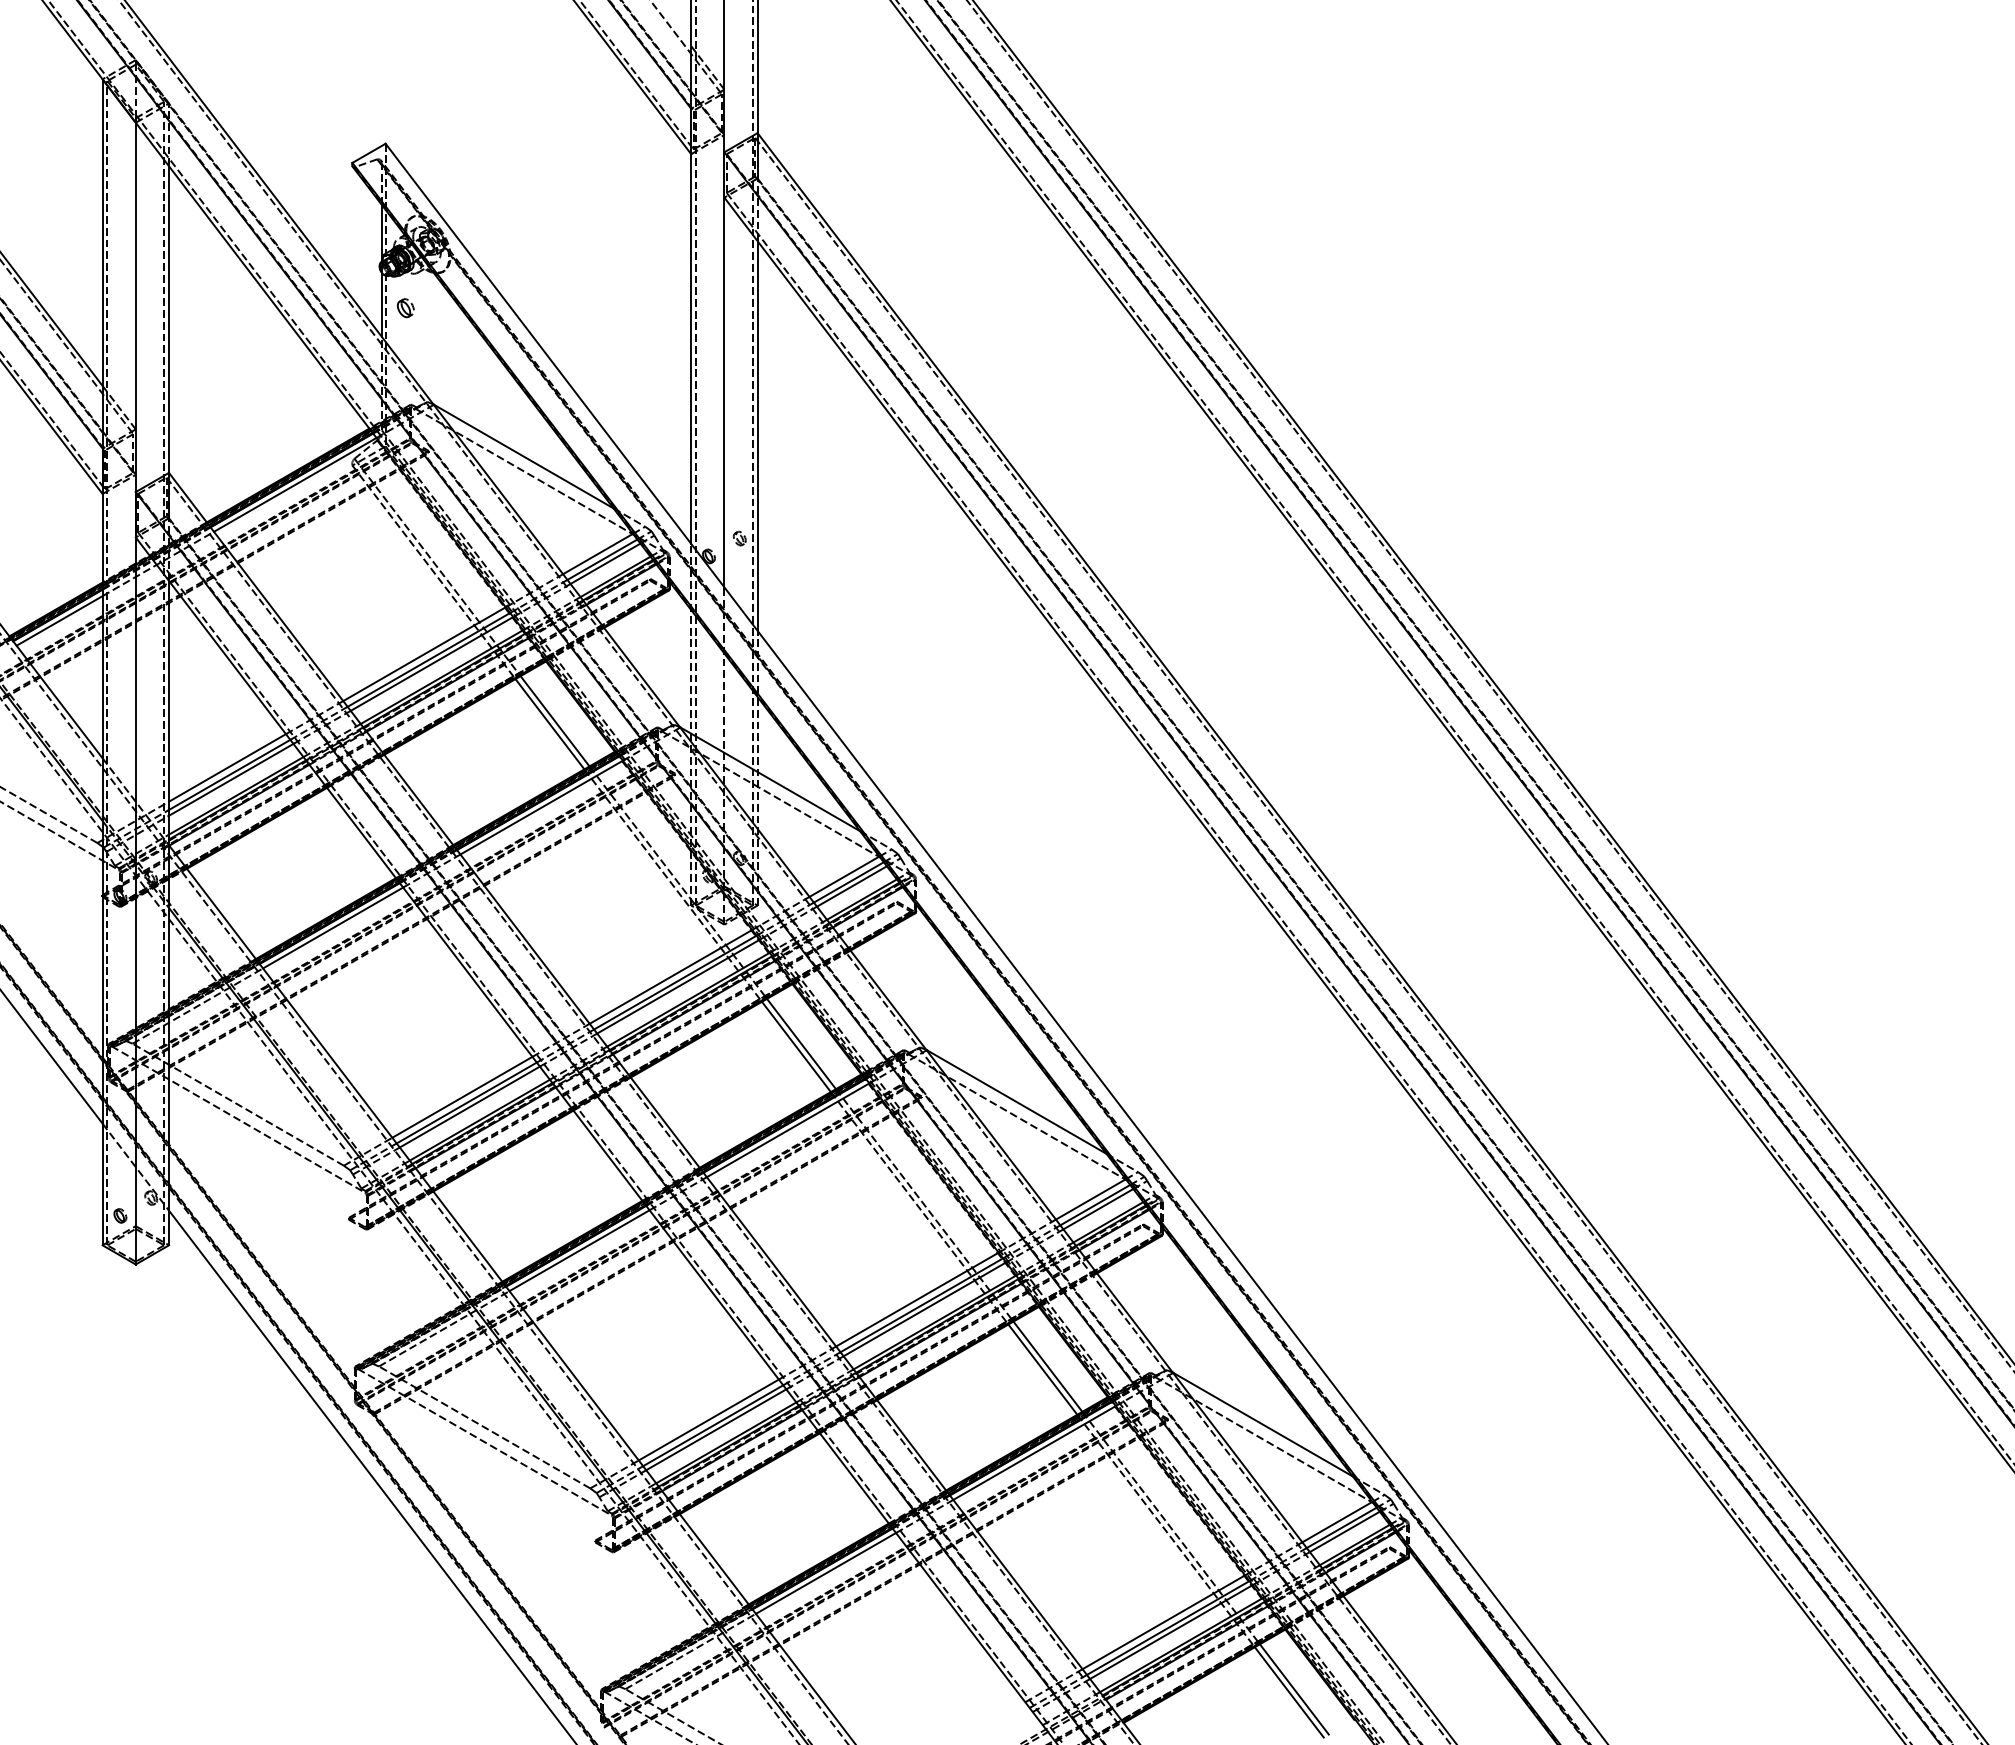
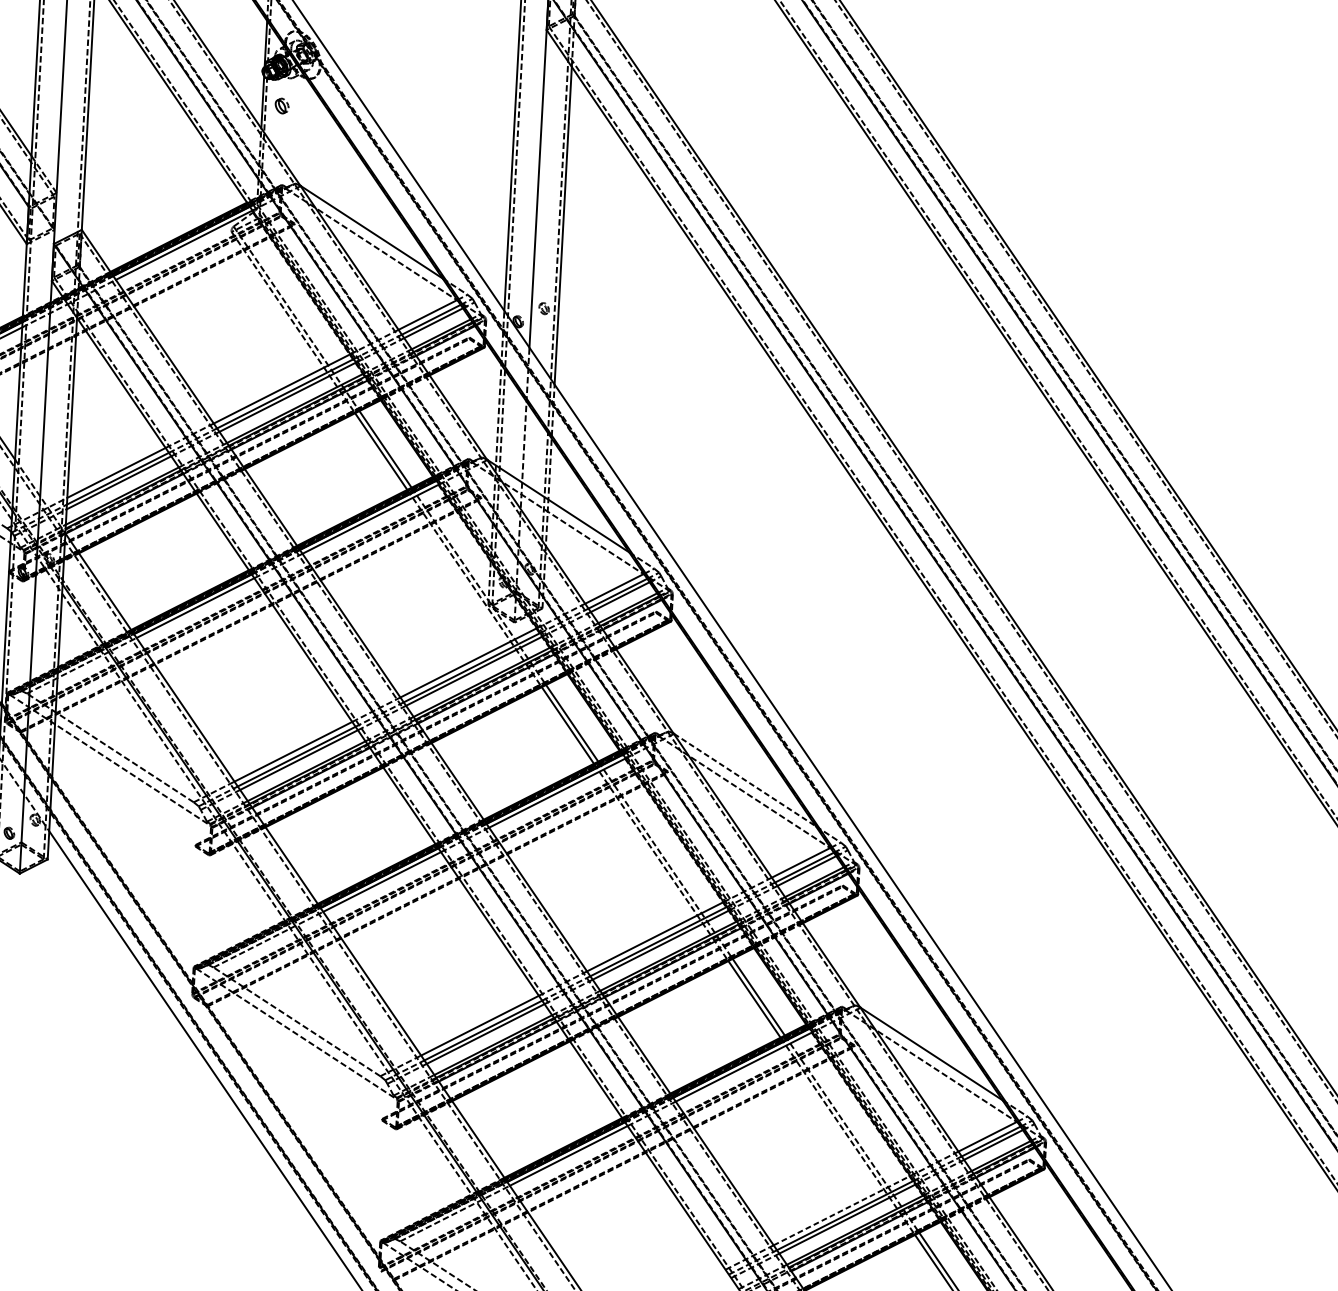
line: (1016, 1102) -> (744, 780), solid -> dashed
line: (1163, 1622) -> (841, 1210), solid -> dashed

